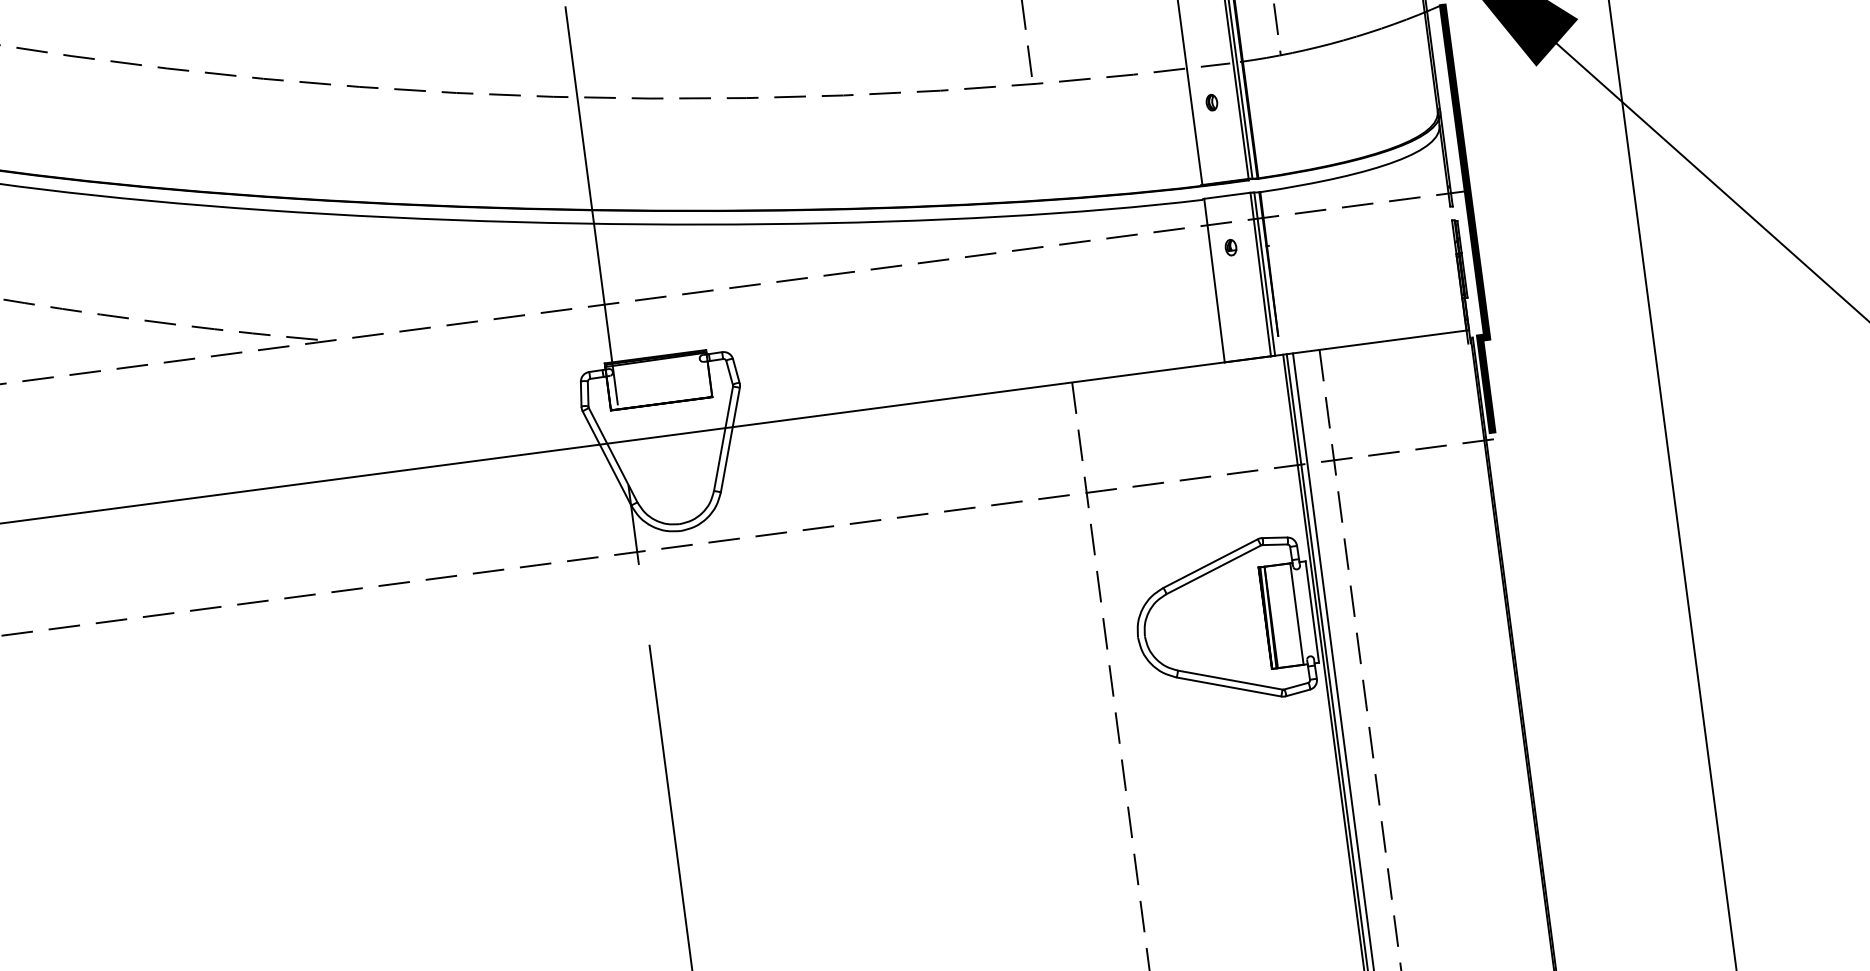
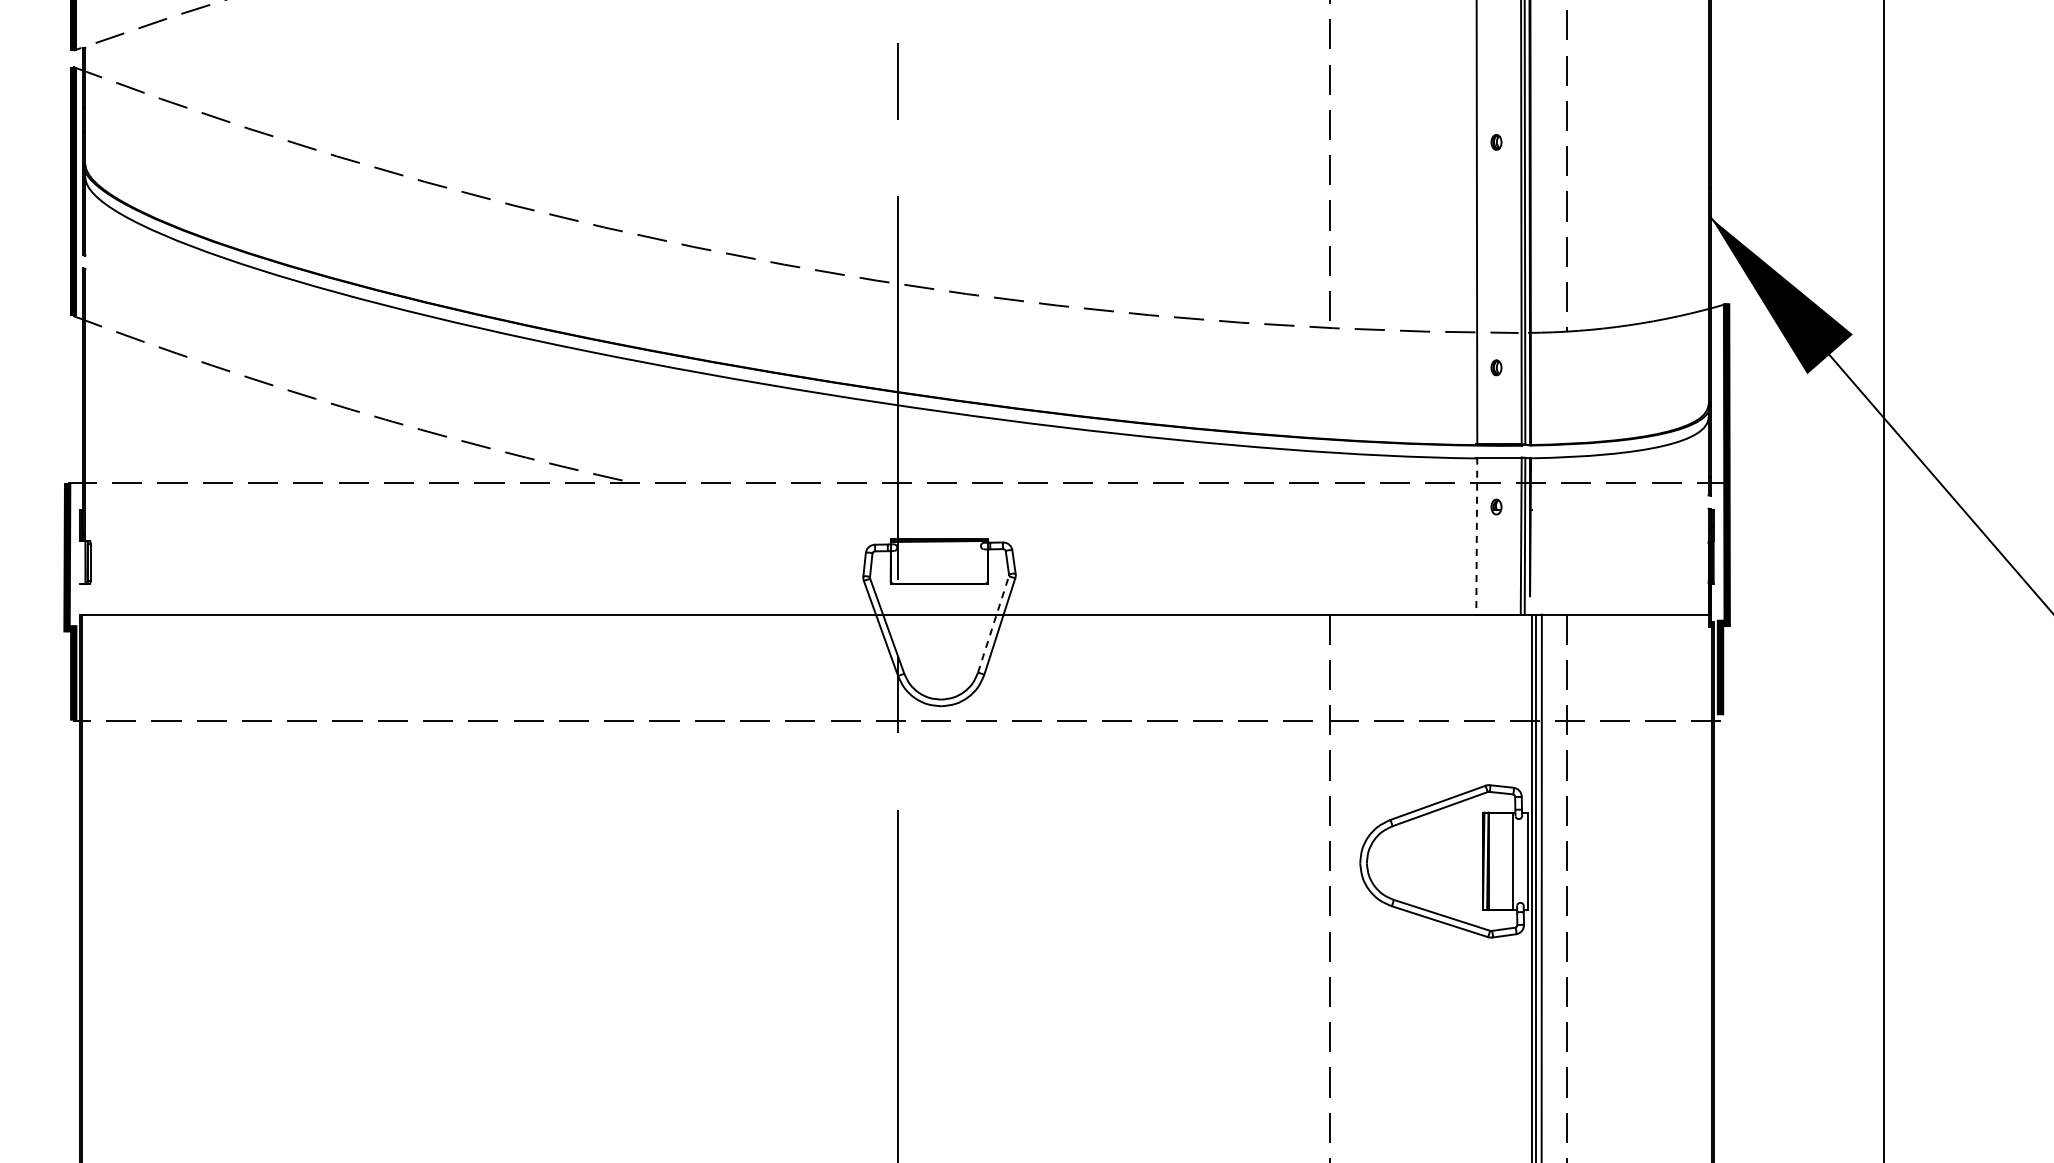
line: (1214, 281) -> (1476, 536), solid -> dashed
line: (723, 438) -> (993, 624), solid -> dashed

